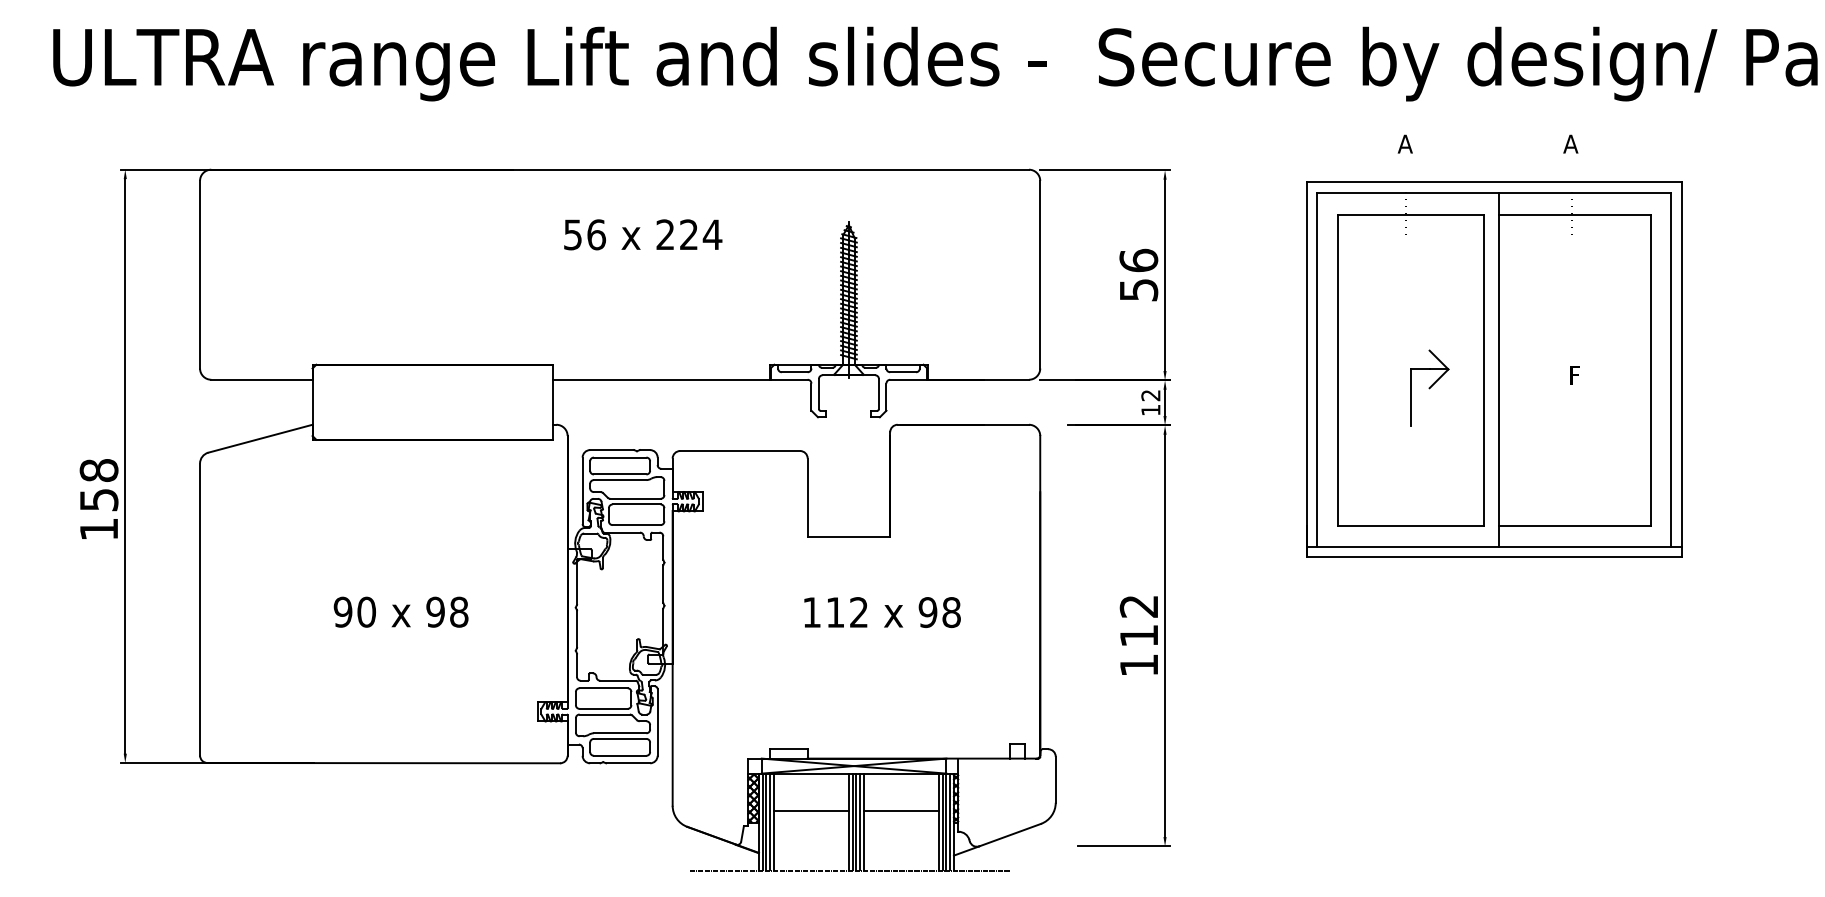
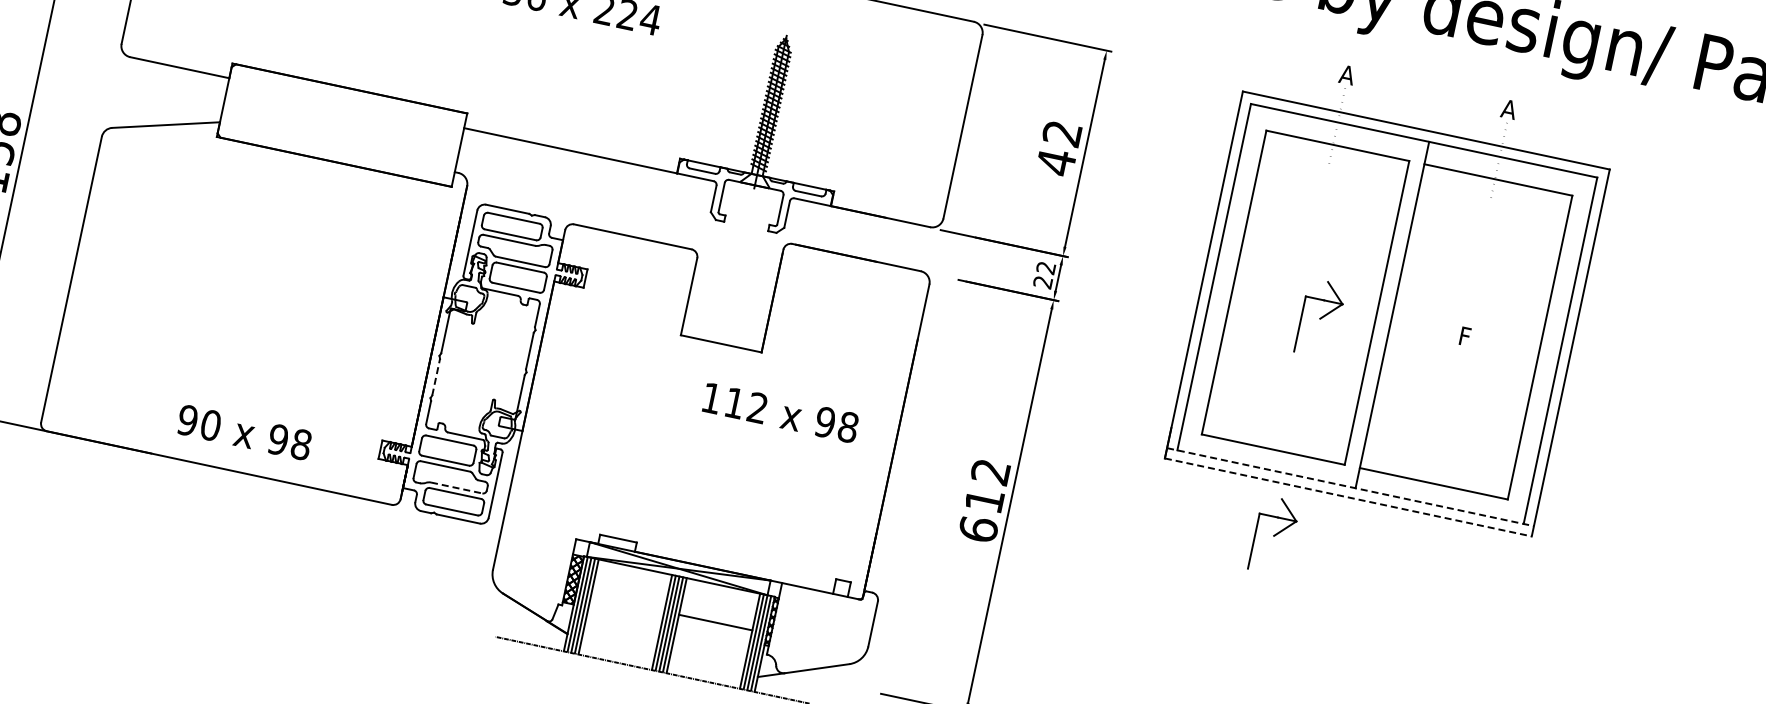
text: (1138, 275) -> (1058, 147), 56 -> 42
text: (1150, 410) -> (1042, 282), 12 -> 22
line: (1494, 546) -> (1350, 487), solid -> dashed
line: (1494, 557) -> (1348, 497), solid -> dashed
part: (1429, 609) -> (1274, 535), added
text: (400, 611) -> (244, 431), moved
text: (882, 612) -> (780, 412), moved
line: (577, 629) -> (436, 377), solid -> dashed
text: (1138, 664) -> (978, 528), 112 -> 612
line: (620, 733) -> (457, 488), solid -> dashed
line: (810, 811) -> (626, 604), removed

